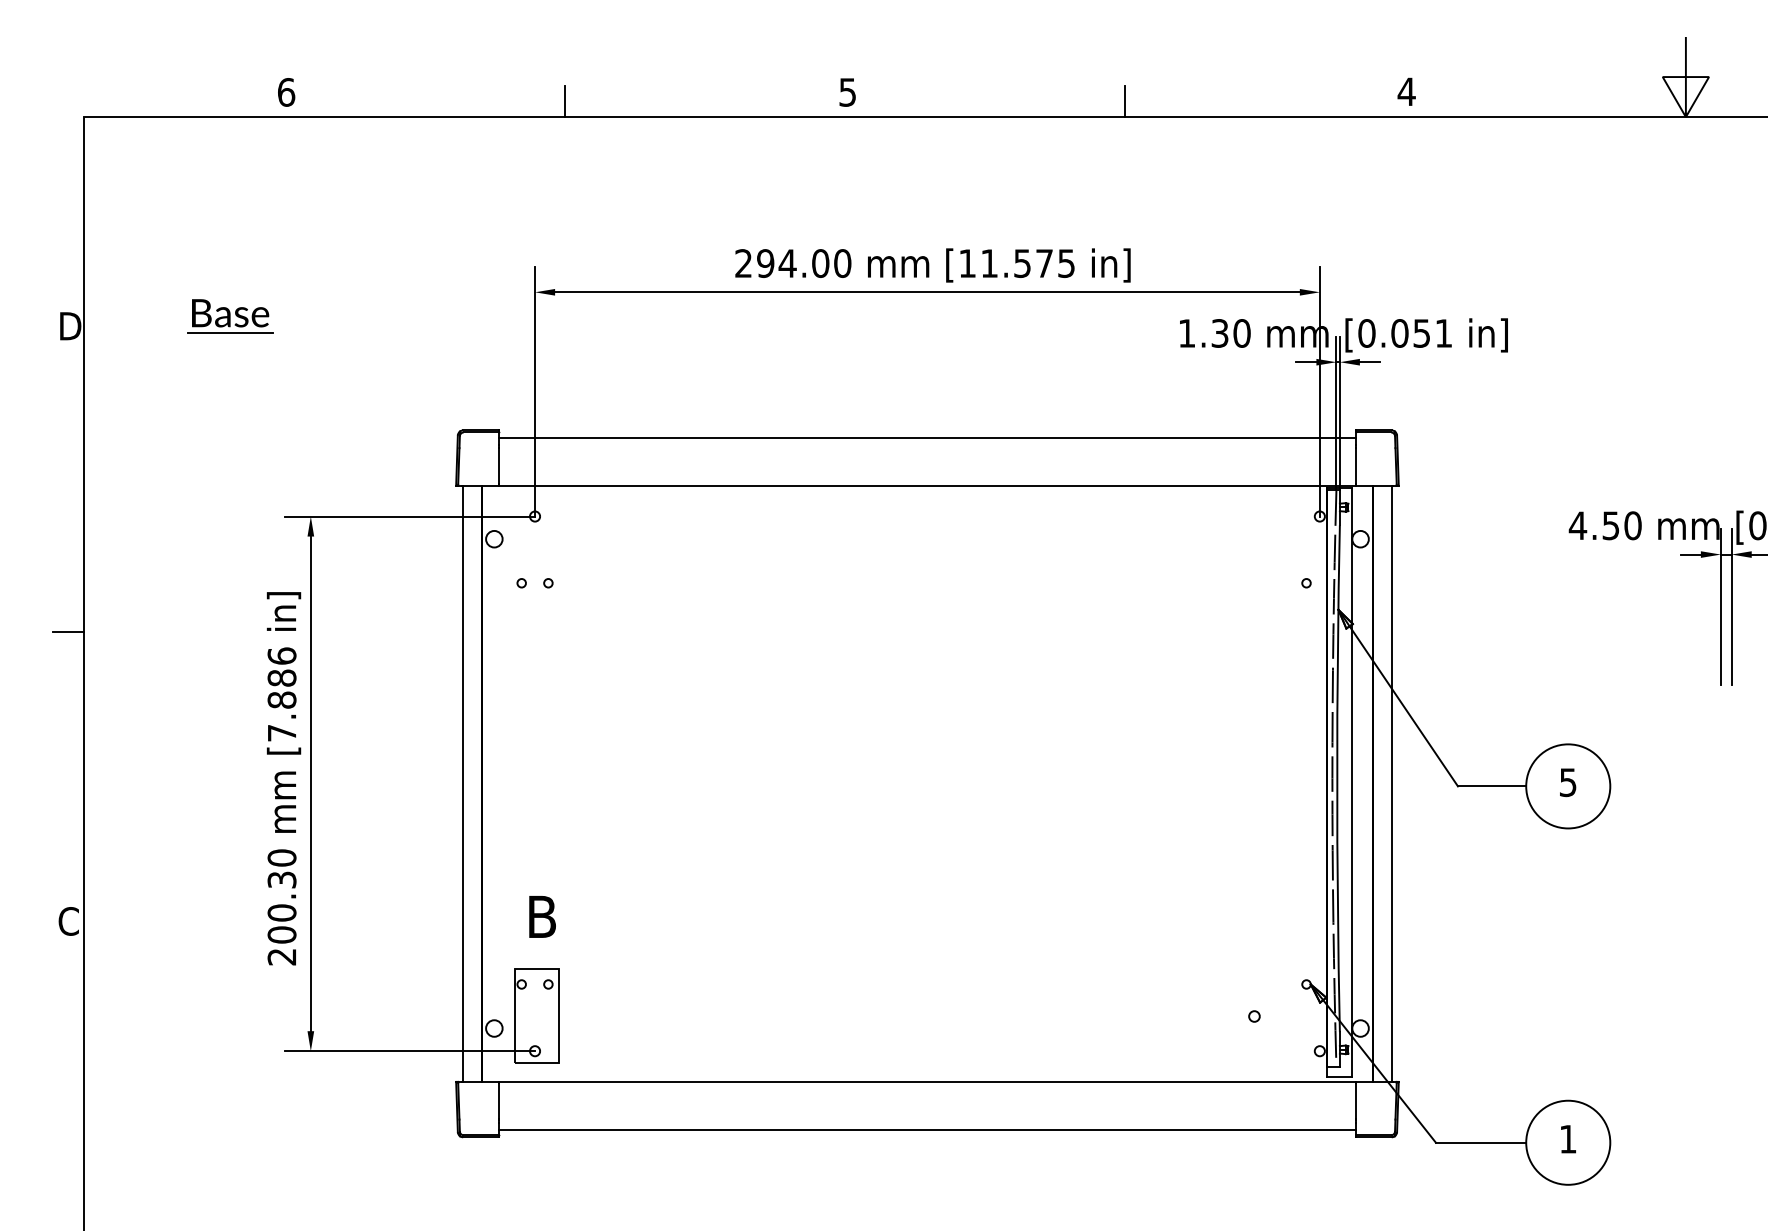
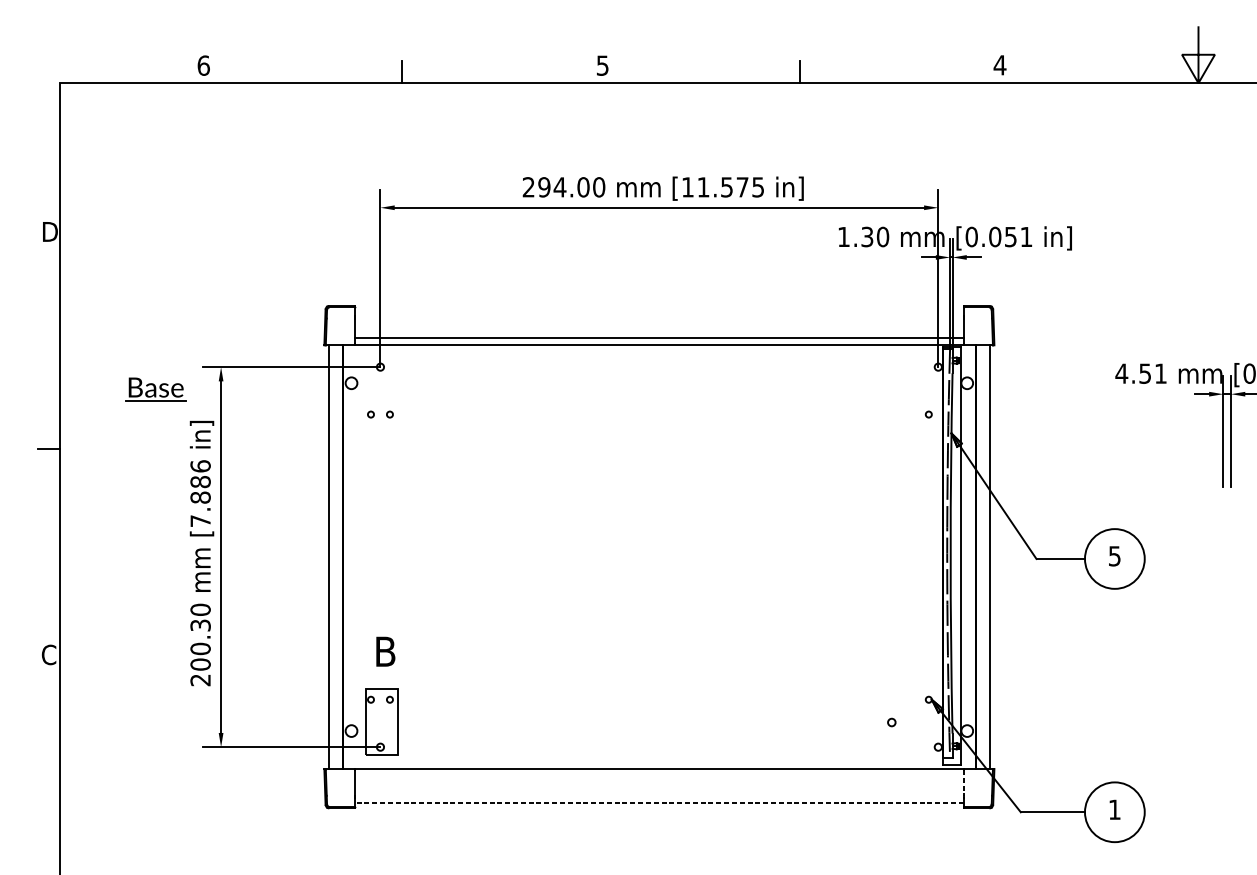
part: (230, 316) -> (156, 389), moved
line: (927, 437) -> (659, 337), moved
text: (1632, 525) -> (1160, 373), 4.50 -> 4.51
line: (1355, 1101) -> (963, 782), solid -> dashed
line: (926, 1130) -> (658, 803), solid -> dashed

